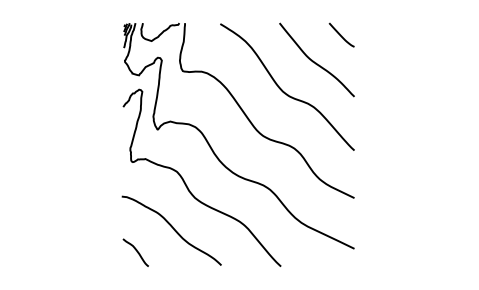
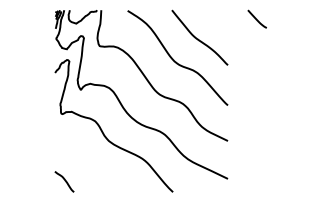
curve: (340, 34) -> (256, 18), moved
curve: (172, 228) -> (91, 163), removed

